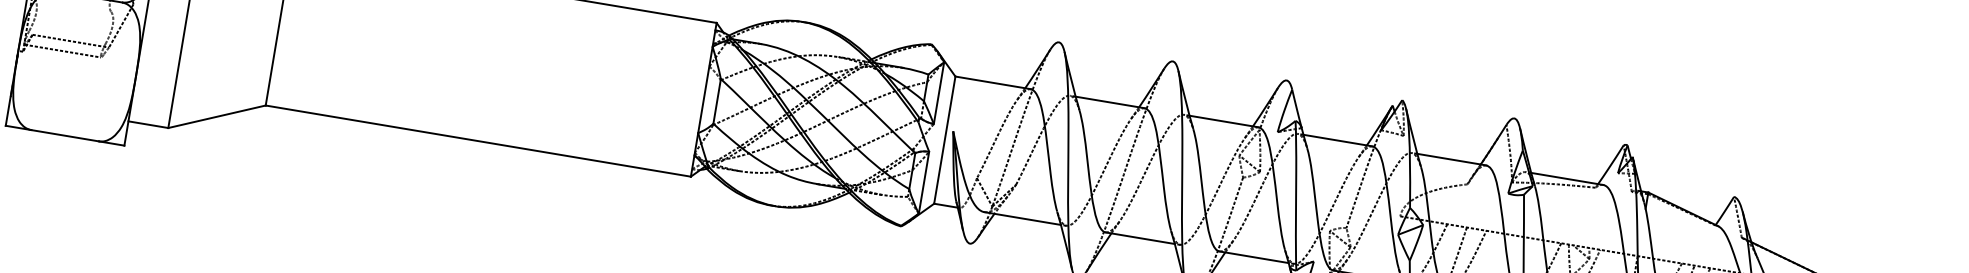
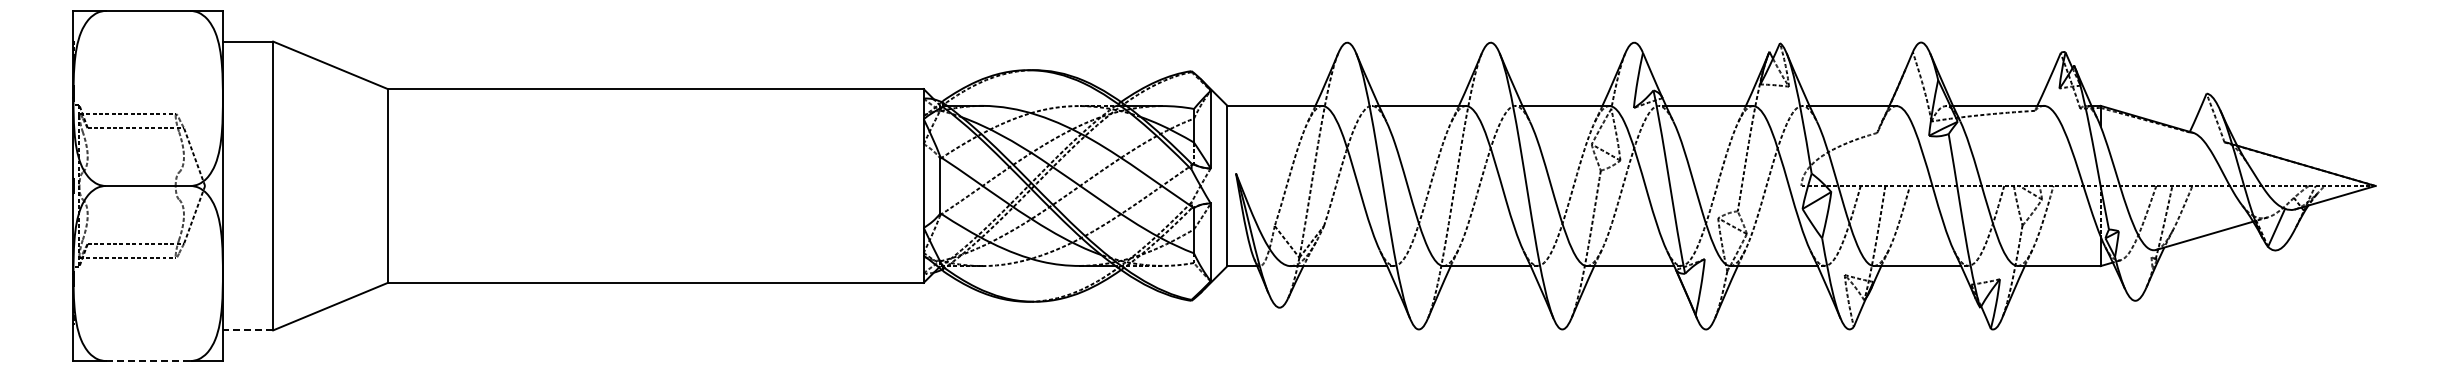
line: (147, 124) -> (247, 330), solid -> dashed
line: (65, 136) -> (148, 361), solid -> dashed

